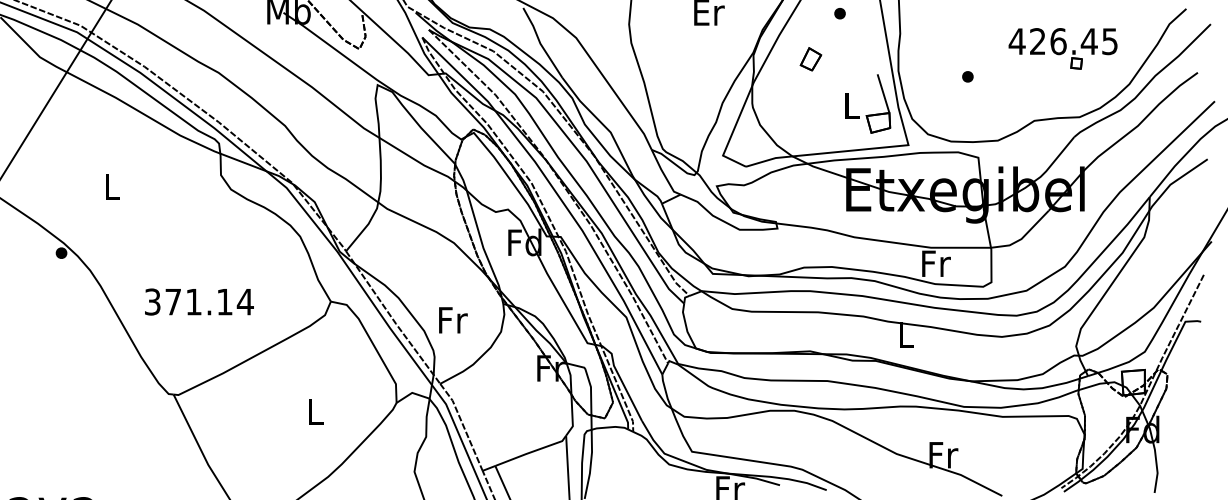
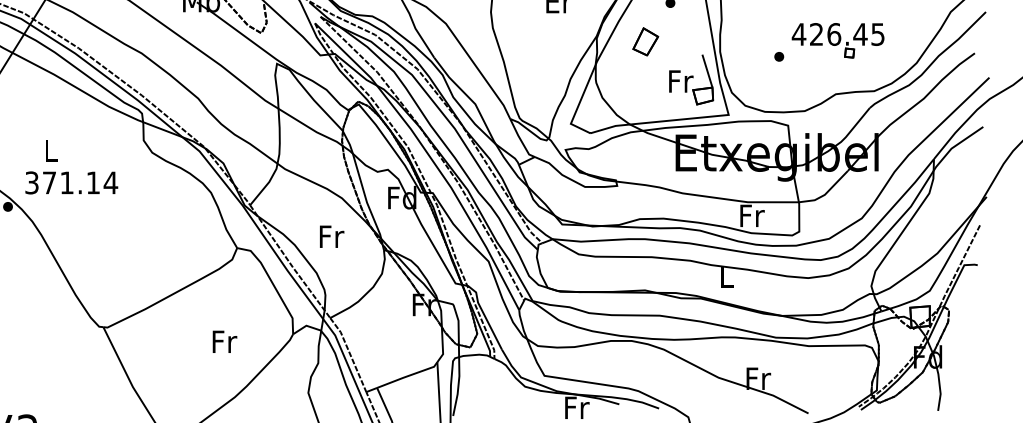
part: (1062, 48) -> (837, 40), moved
part: (810, 59) -> (645, 42), size x1.43
text: (852, 105) -> (681, 81), L -> Fr
text: (199, 301) -> (71, 182), moved
text: (453, 320) -> (332, 236), moved
text: (316, 411) -> (224, 341), L -> Fr

